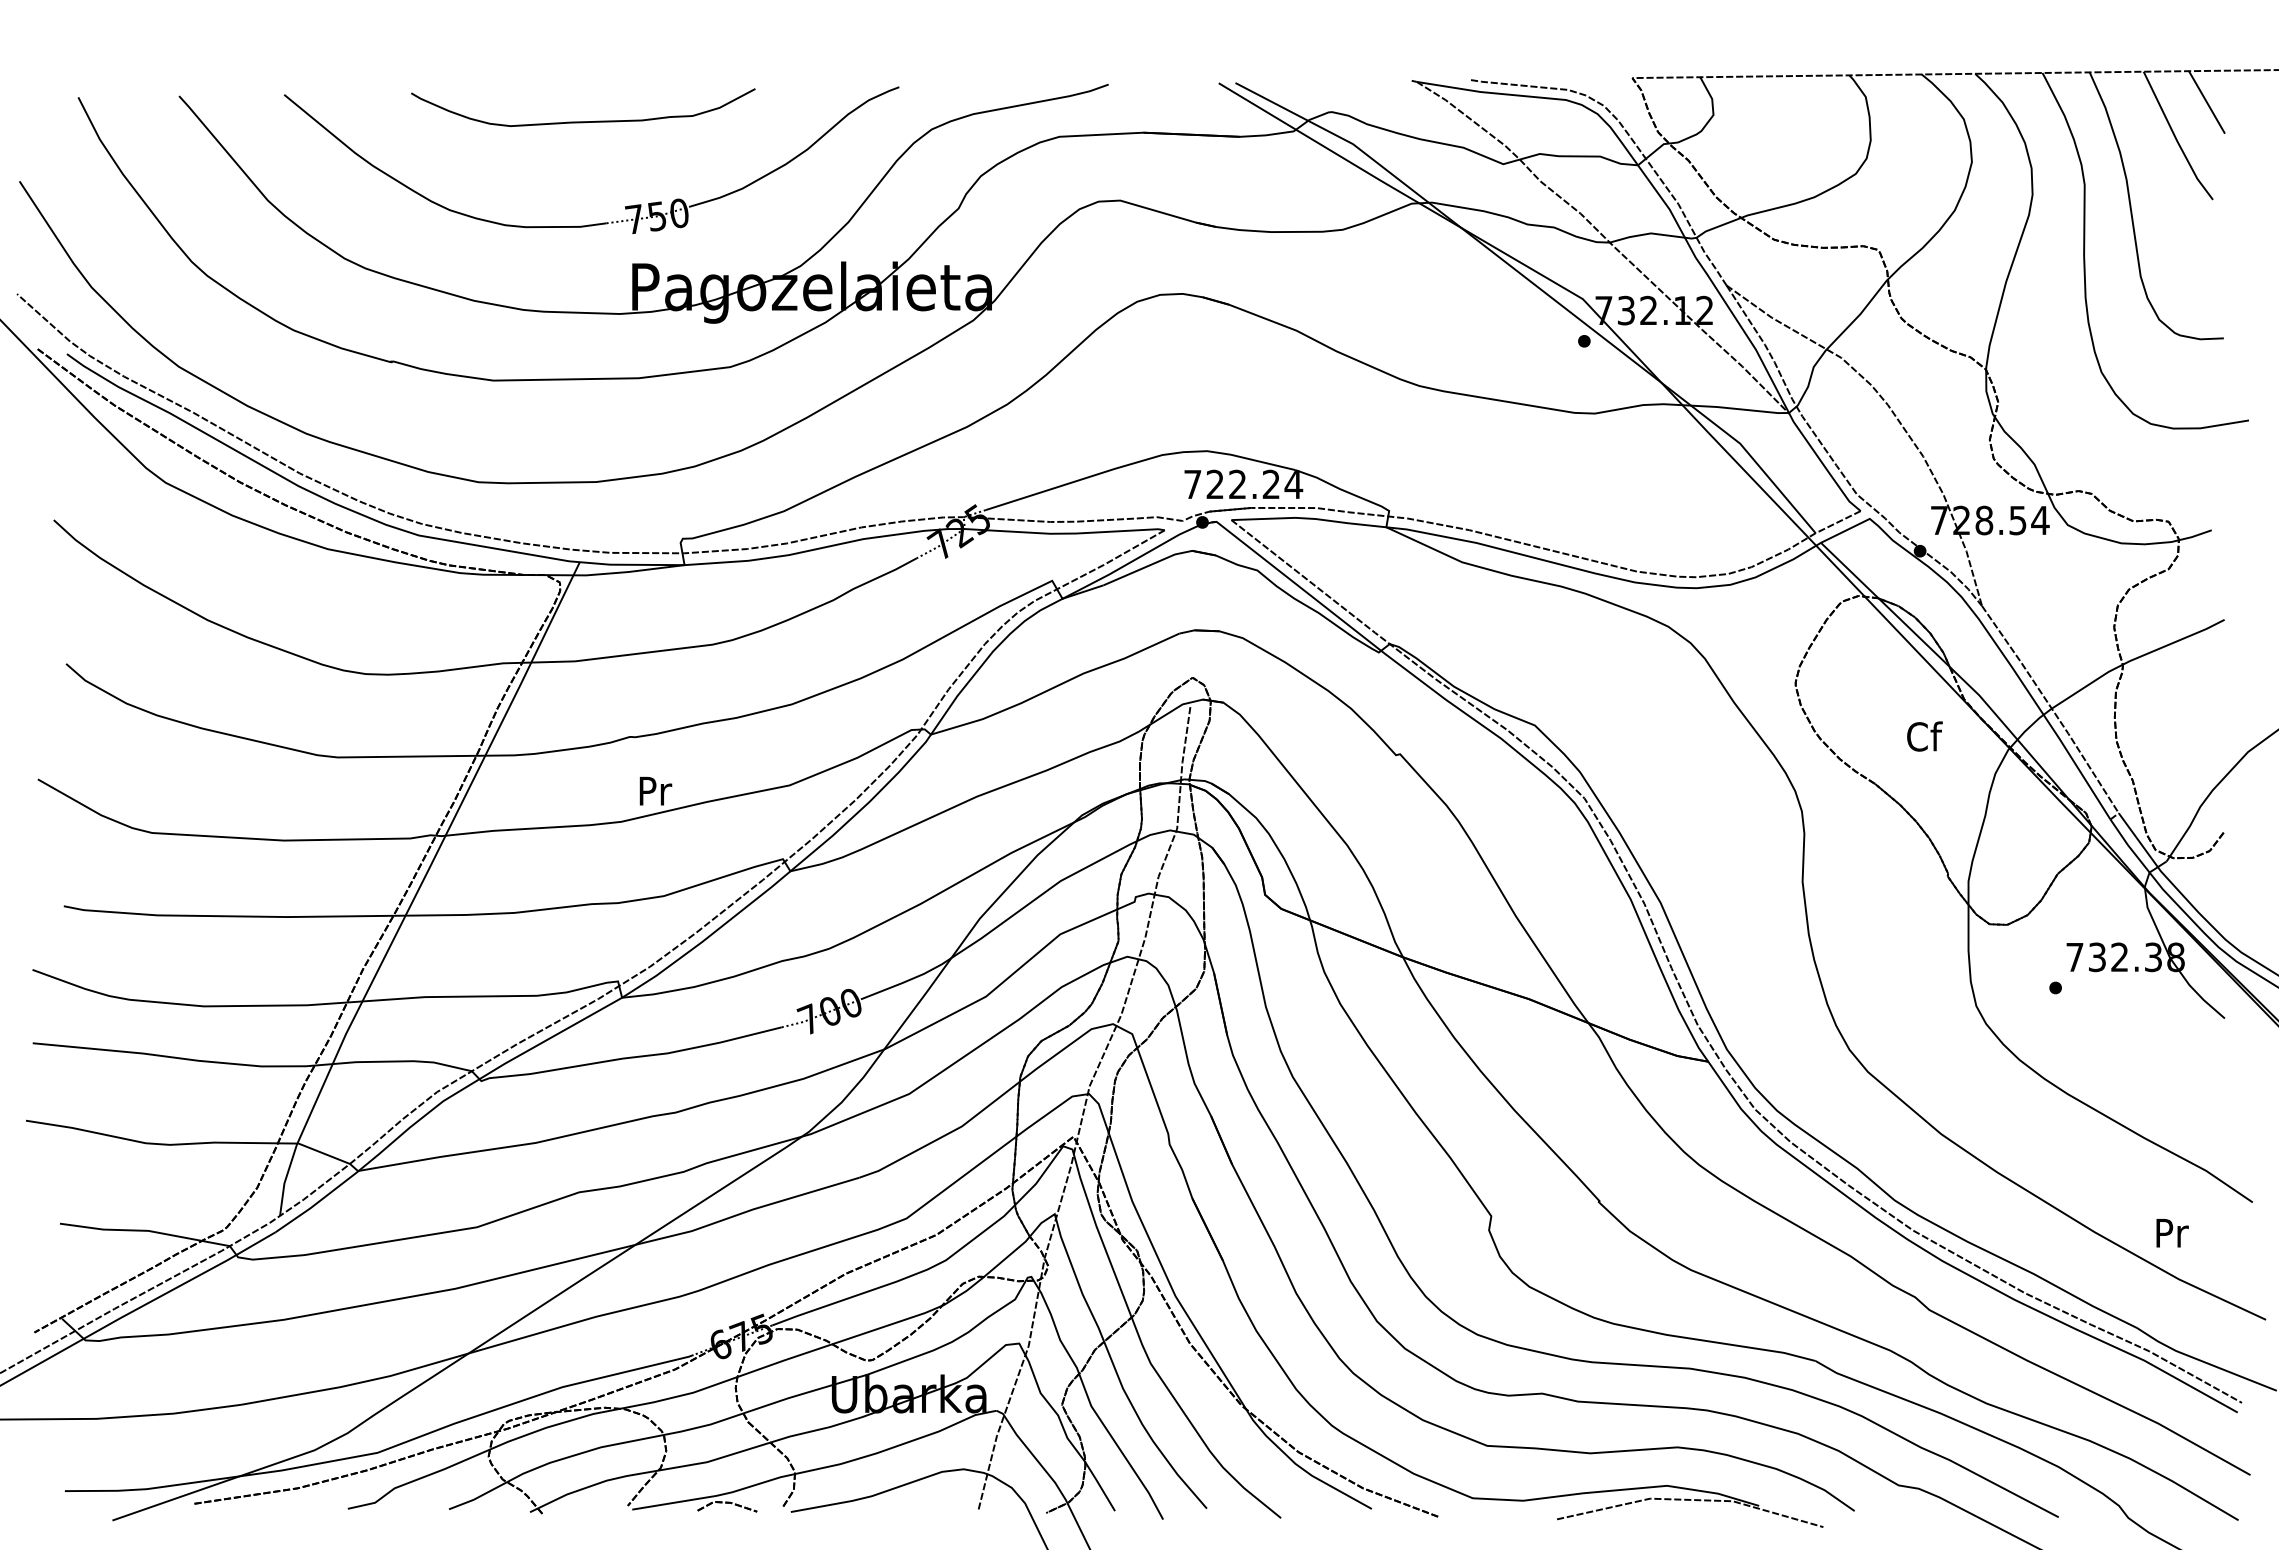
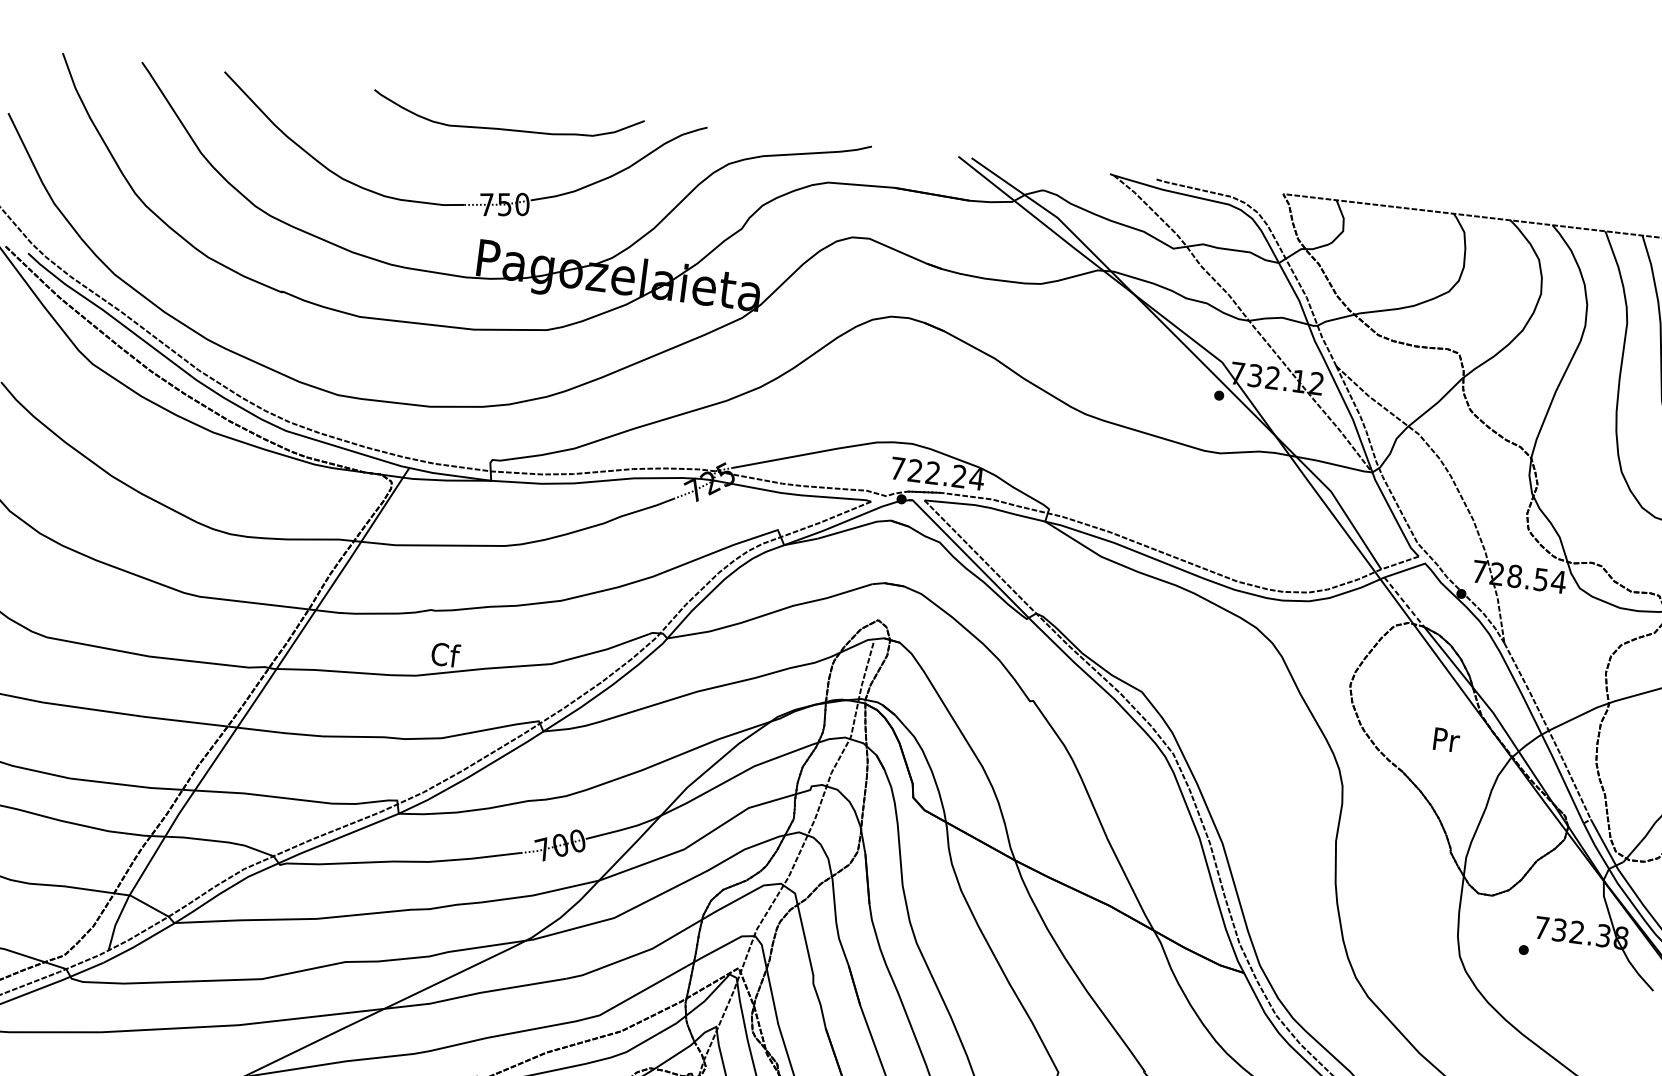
curve: (583, 121) -> (506, 129), moved
line: (1850, 570) -> (1404, 602), solid -> dashed
text: (1924, 736) -> (1446, 739), Cf -> Pr
text: (655, 790) -> (445, 654), Pr -> Cf

